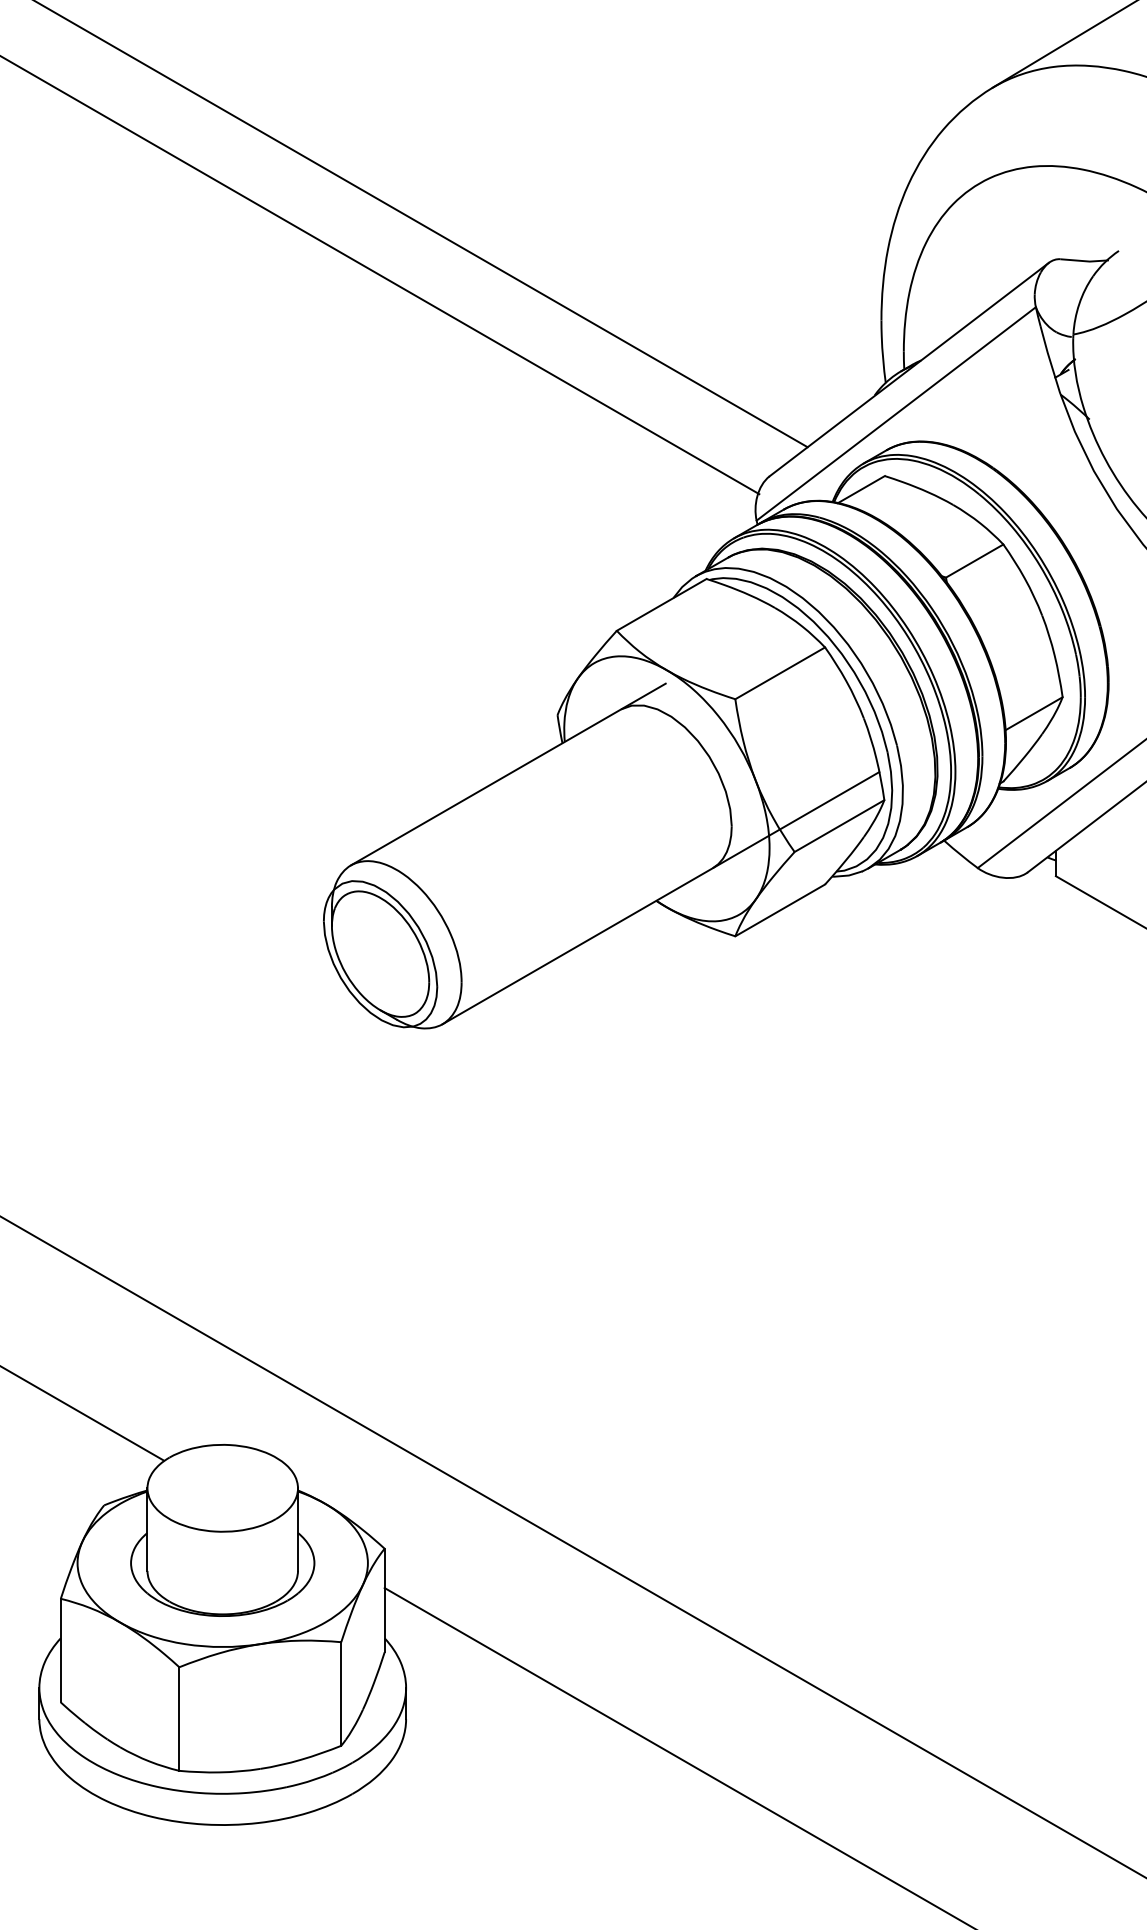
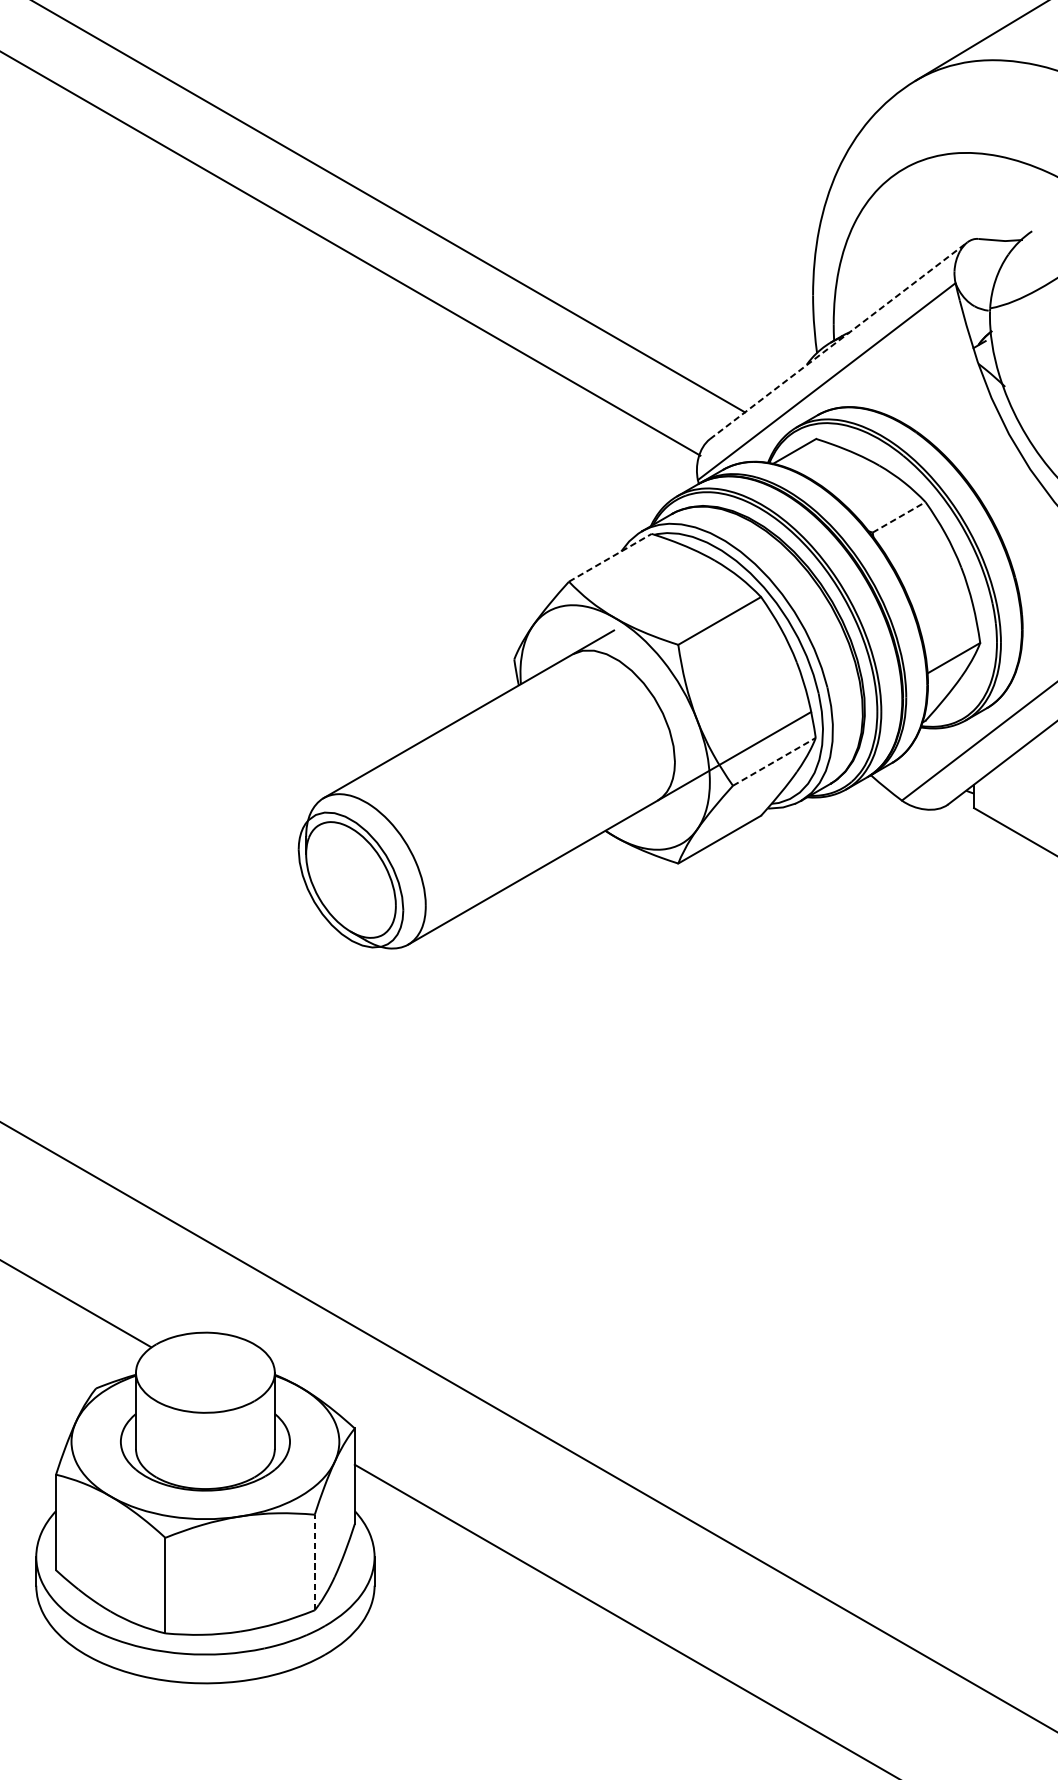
line: (909, 369) -> (838, 340), solid -> dashed
line: (975, 560) -> (899, 516), solid -> dashed
line: (661, 604) -> (610, 557), solid -> dashed
line: (839, 826) -> (774, 762), solid -> dashed
line: (341, 1694) -> (314, 1562), solid -> dashed

